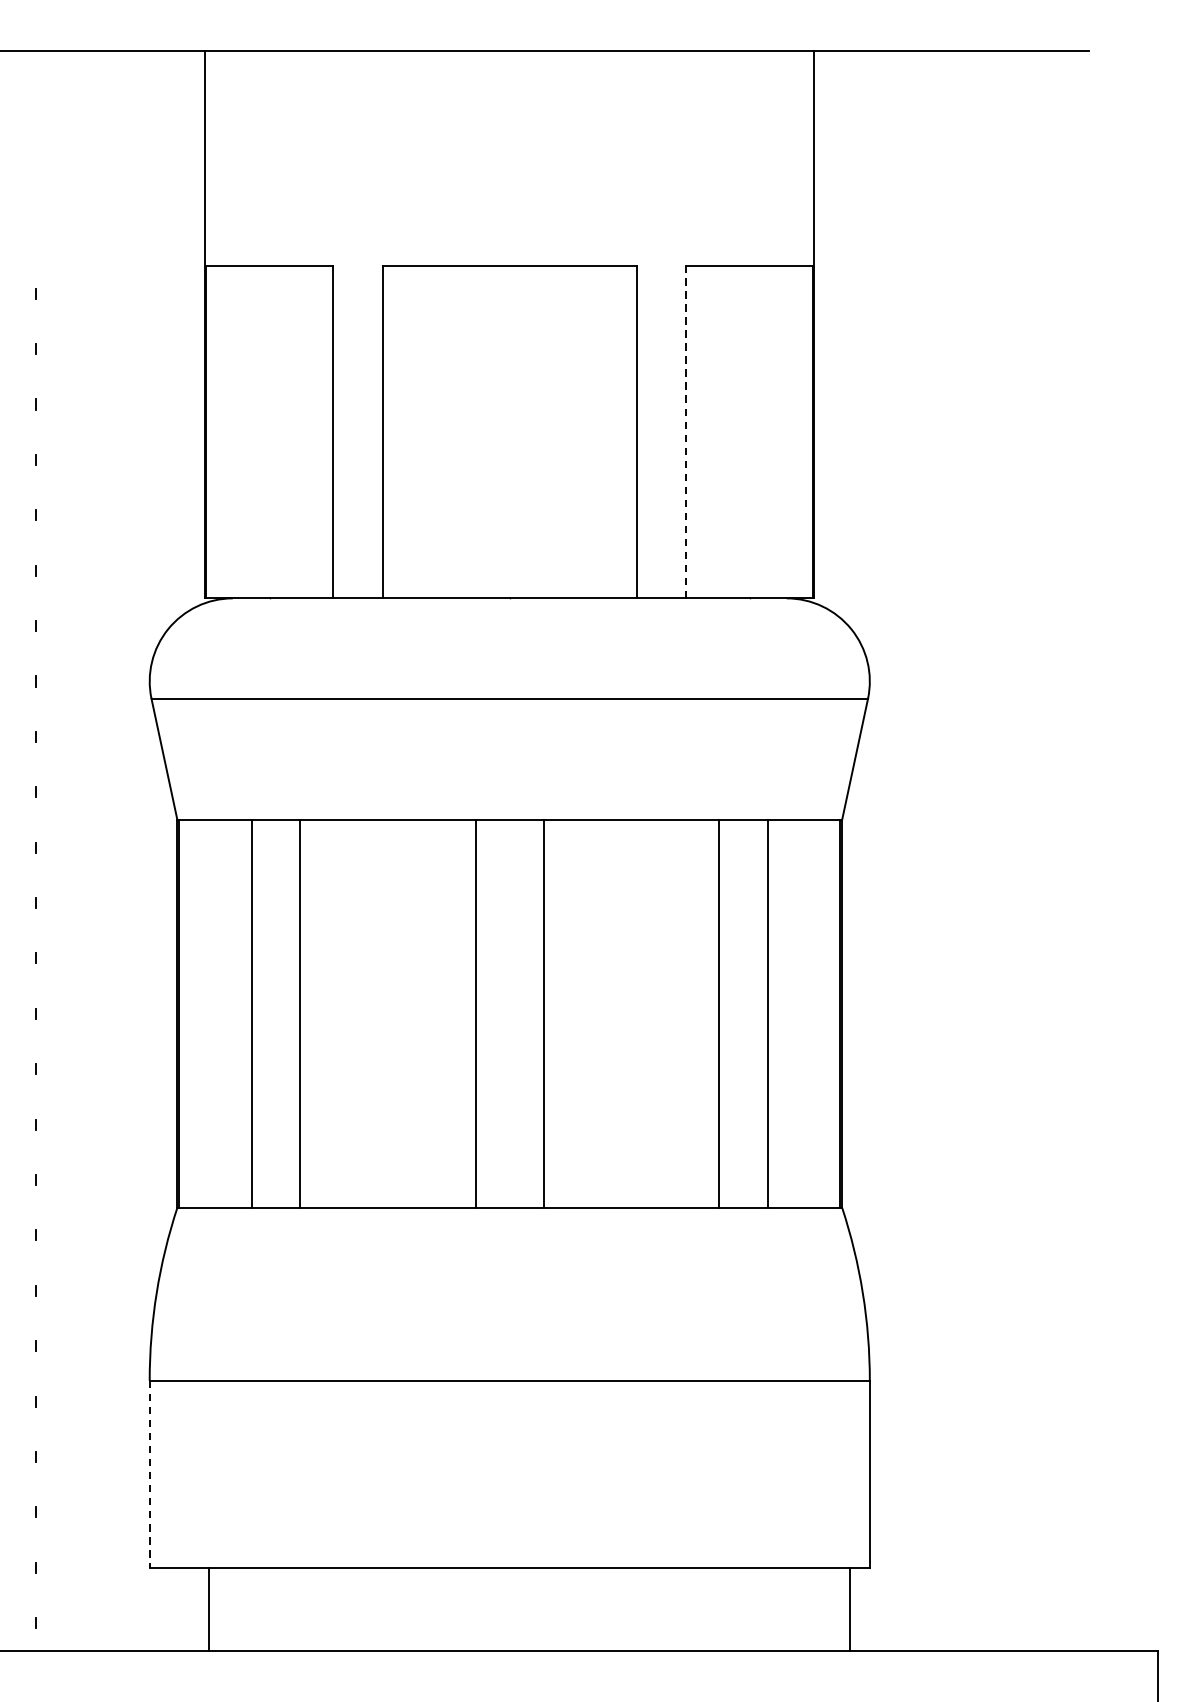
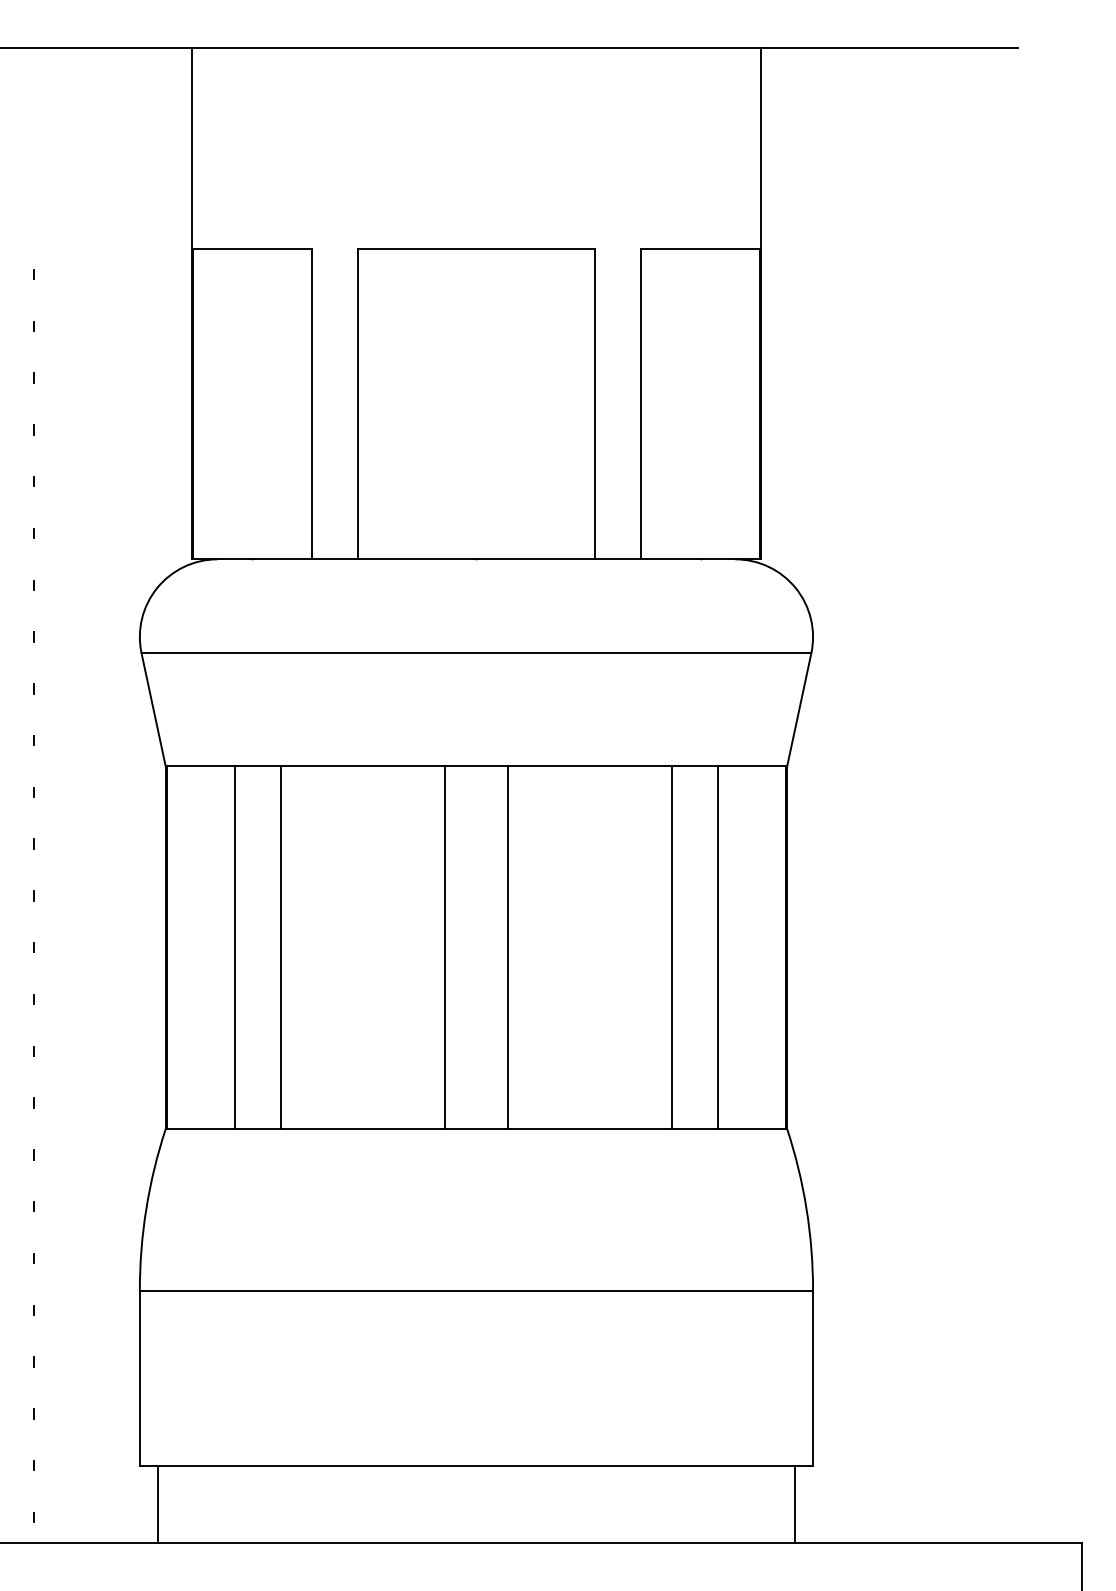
line: (686, 431) -> (641, 403), dashed -> solid
line: (149, 1474) -> (139, 1378), dashed -> solid
line: (208, 1609) -> (157, 1504), moved

